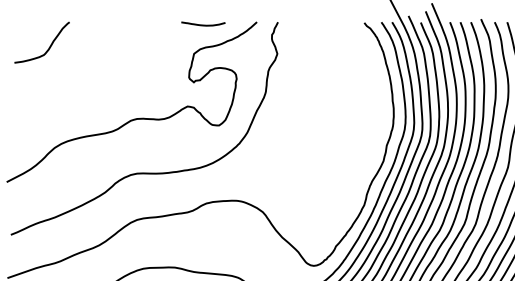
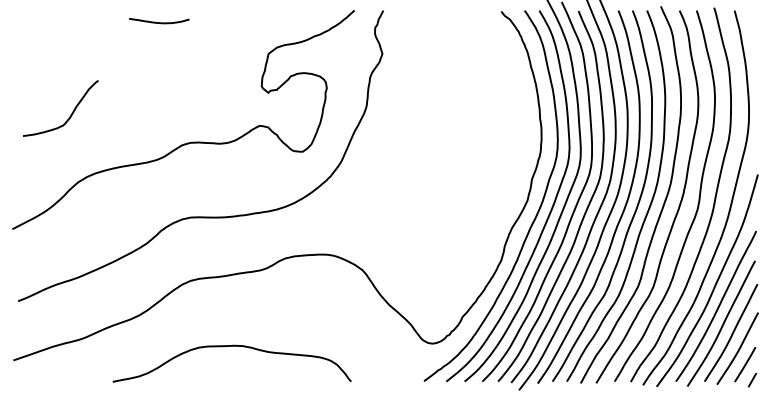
curve: (203, 25) -> (159, 22), moved
curve: (49, 47) -> (70, 114), moved

